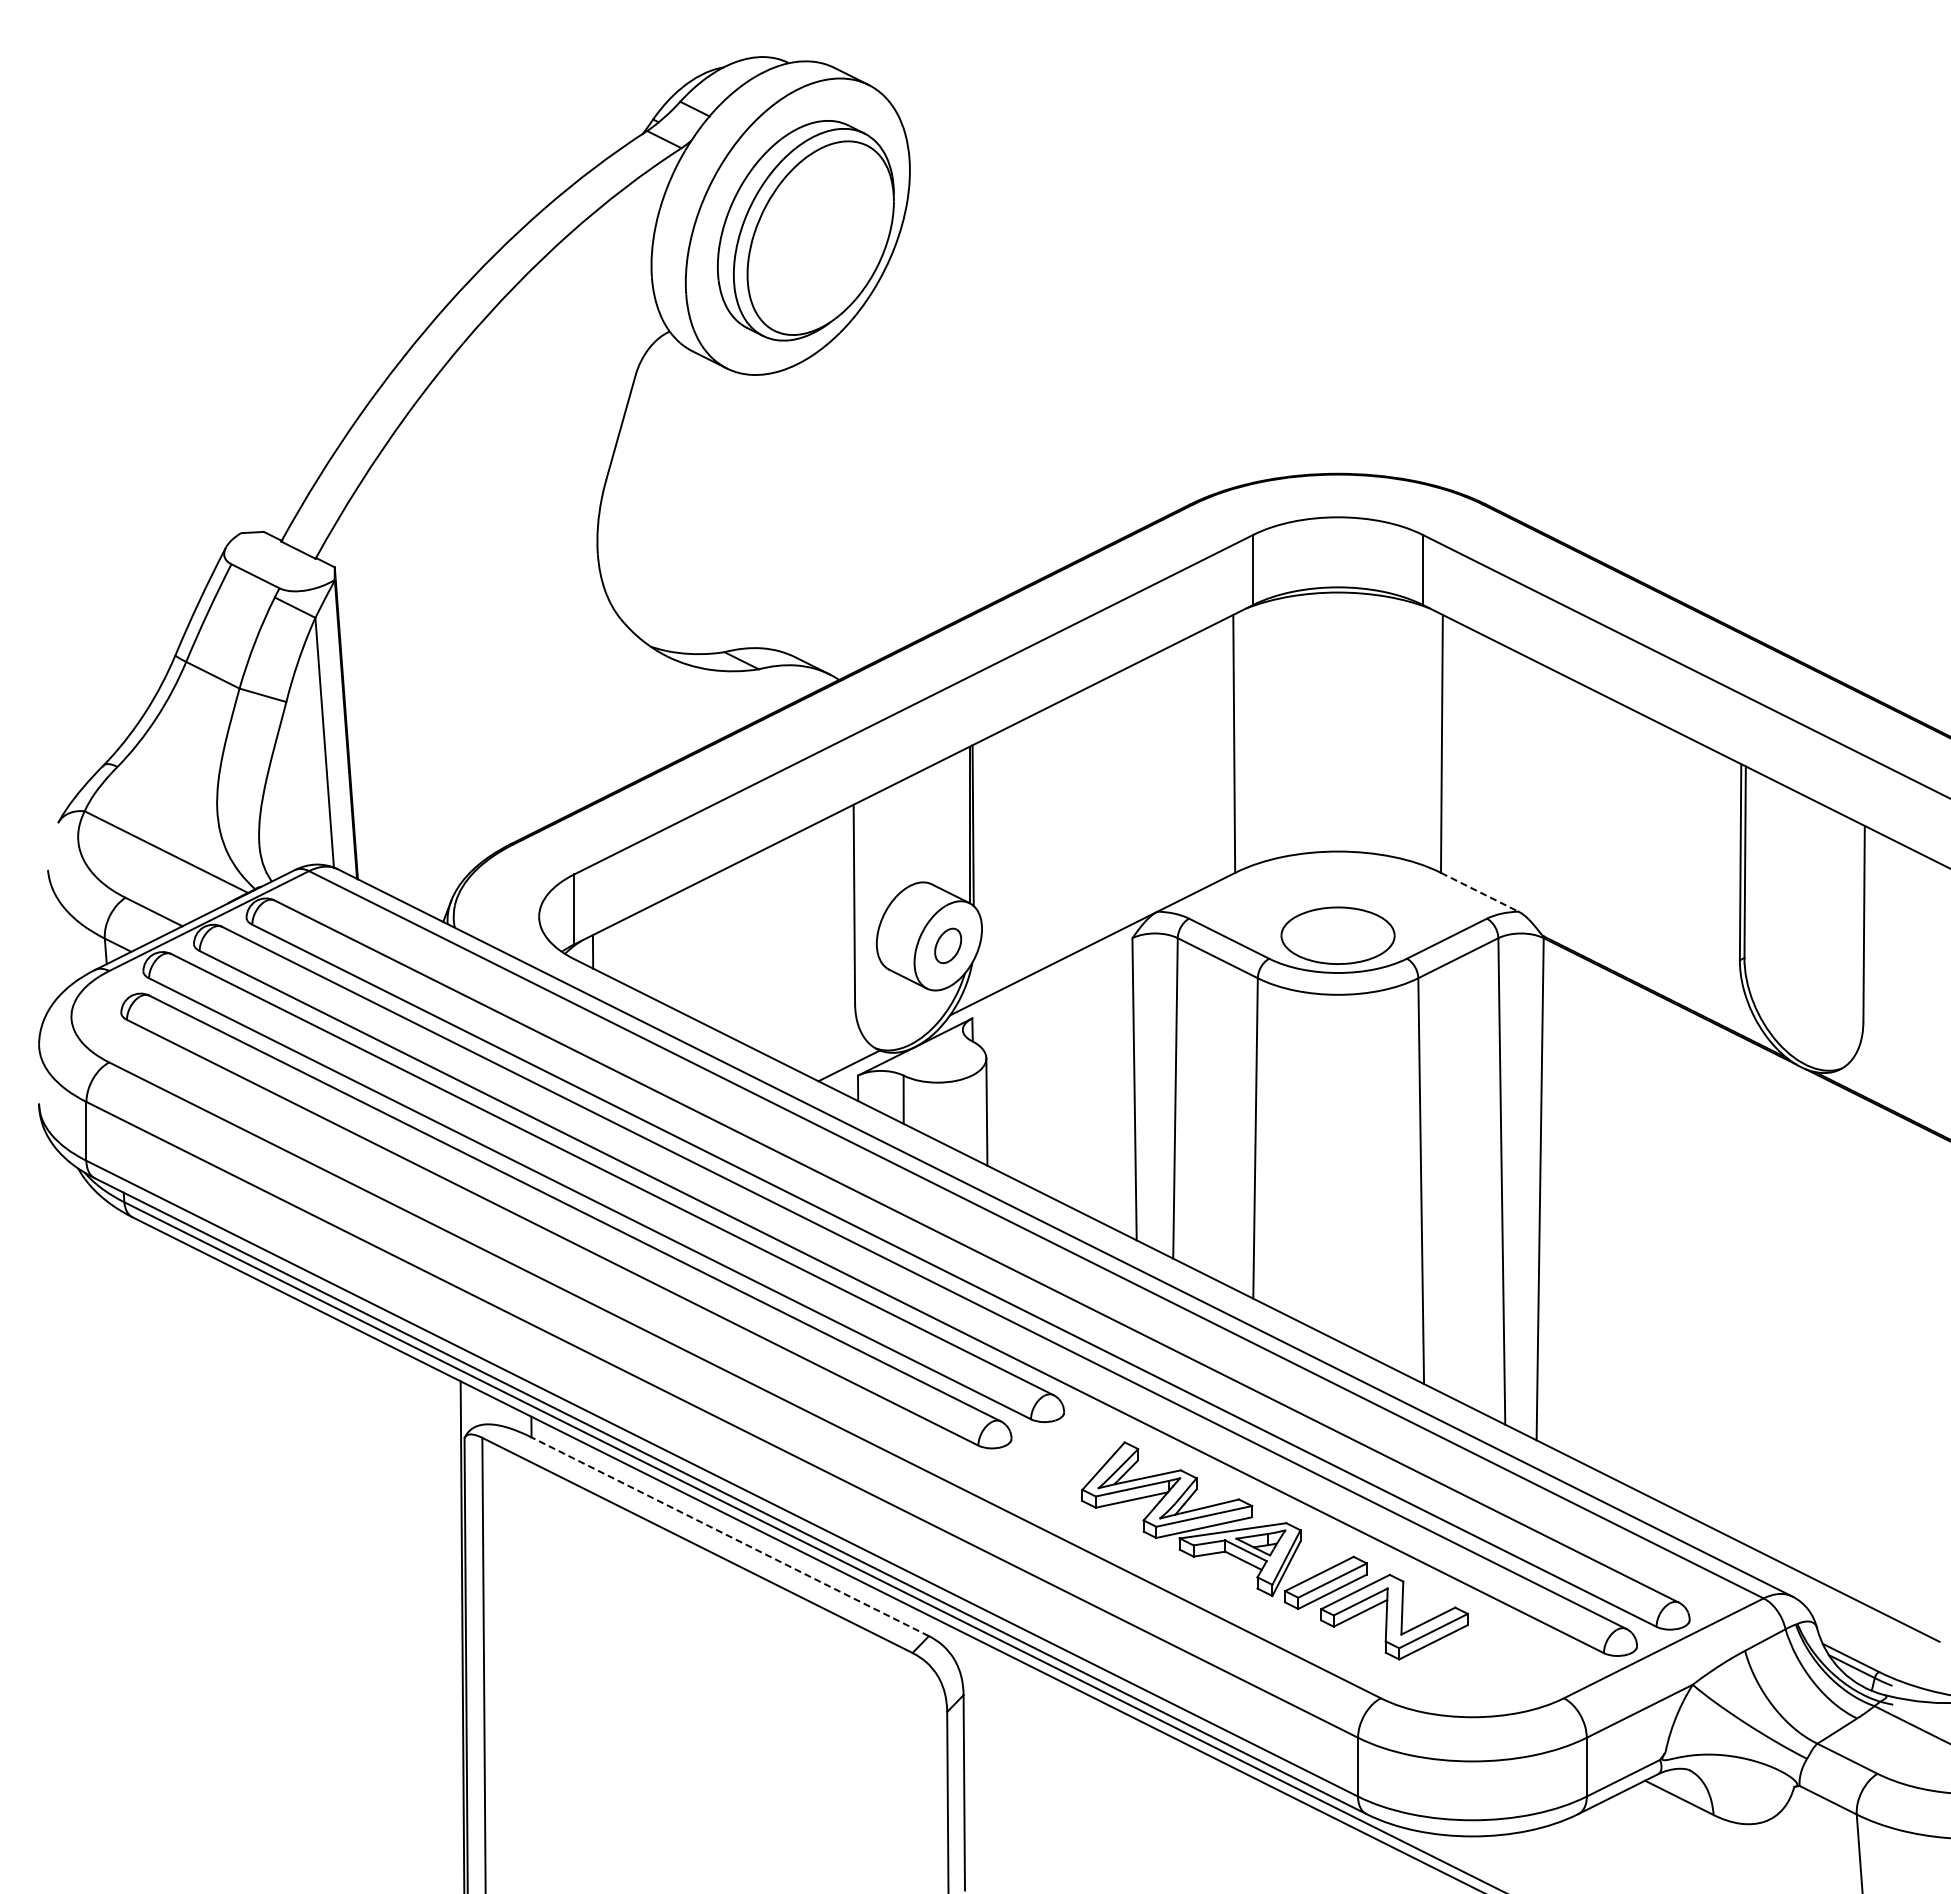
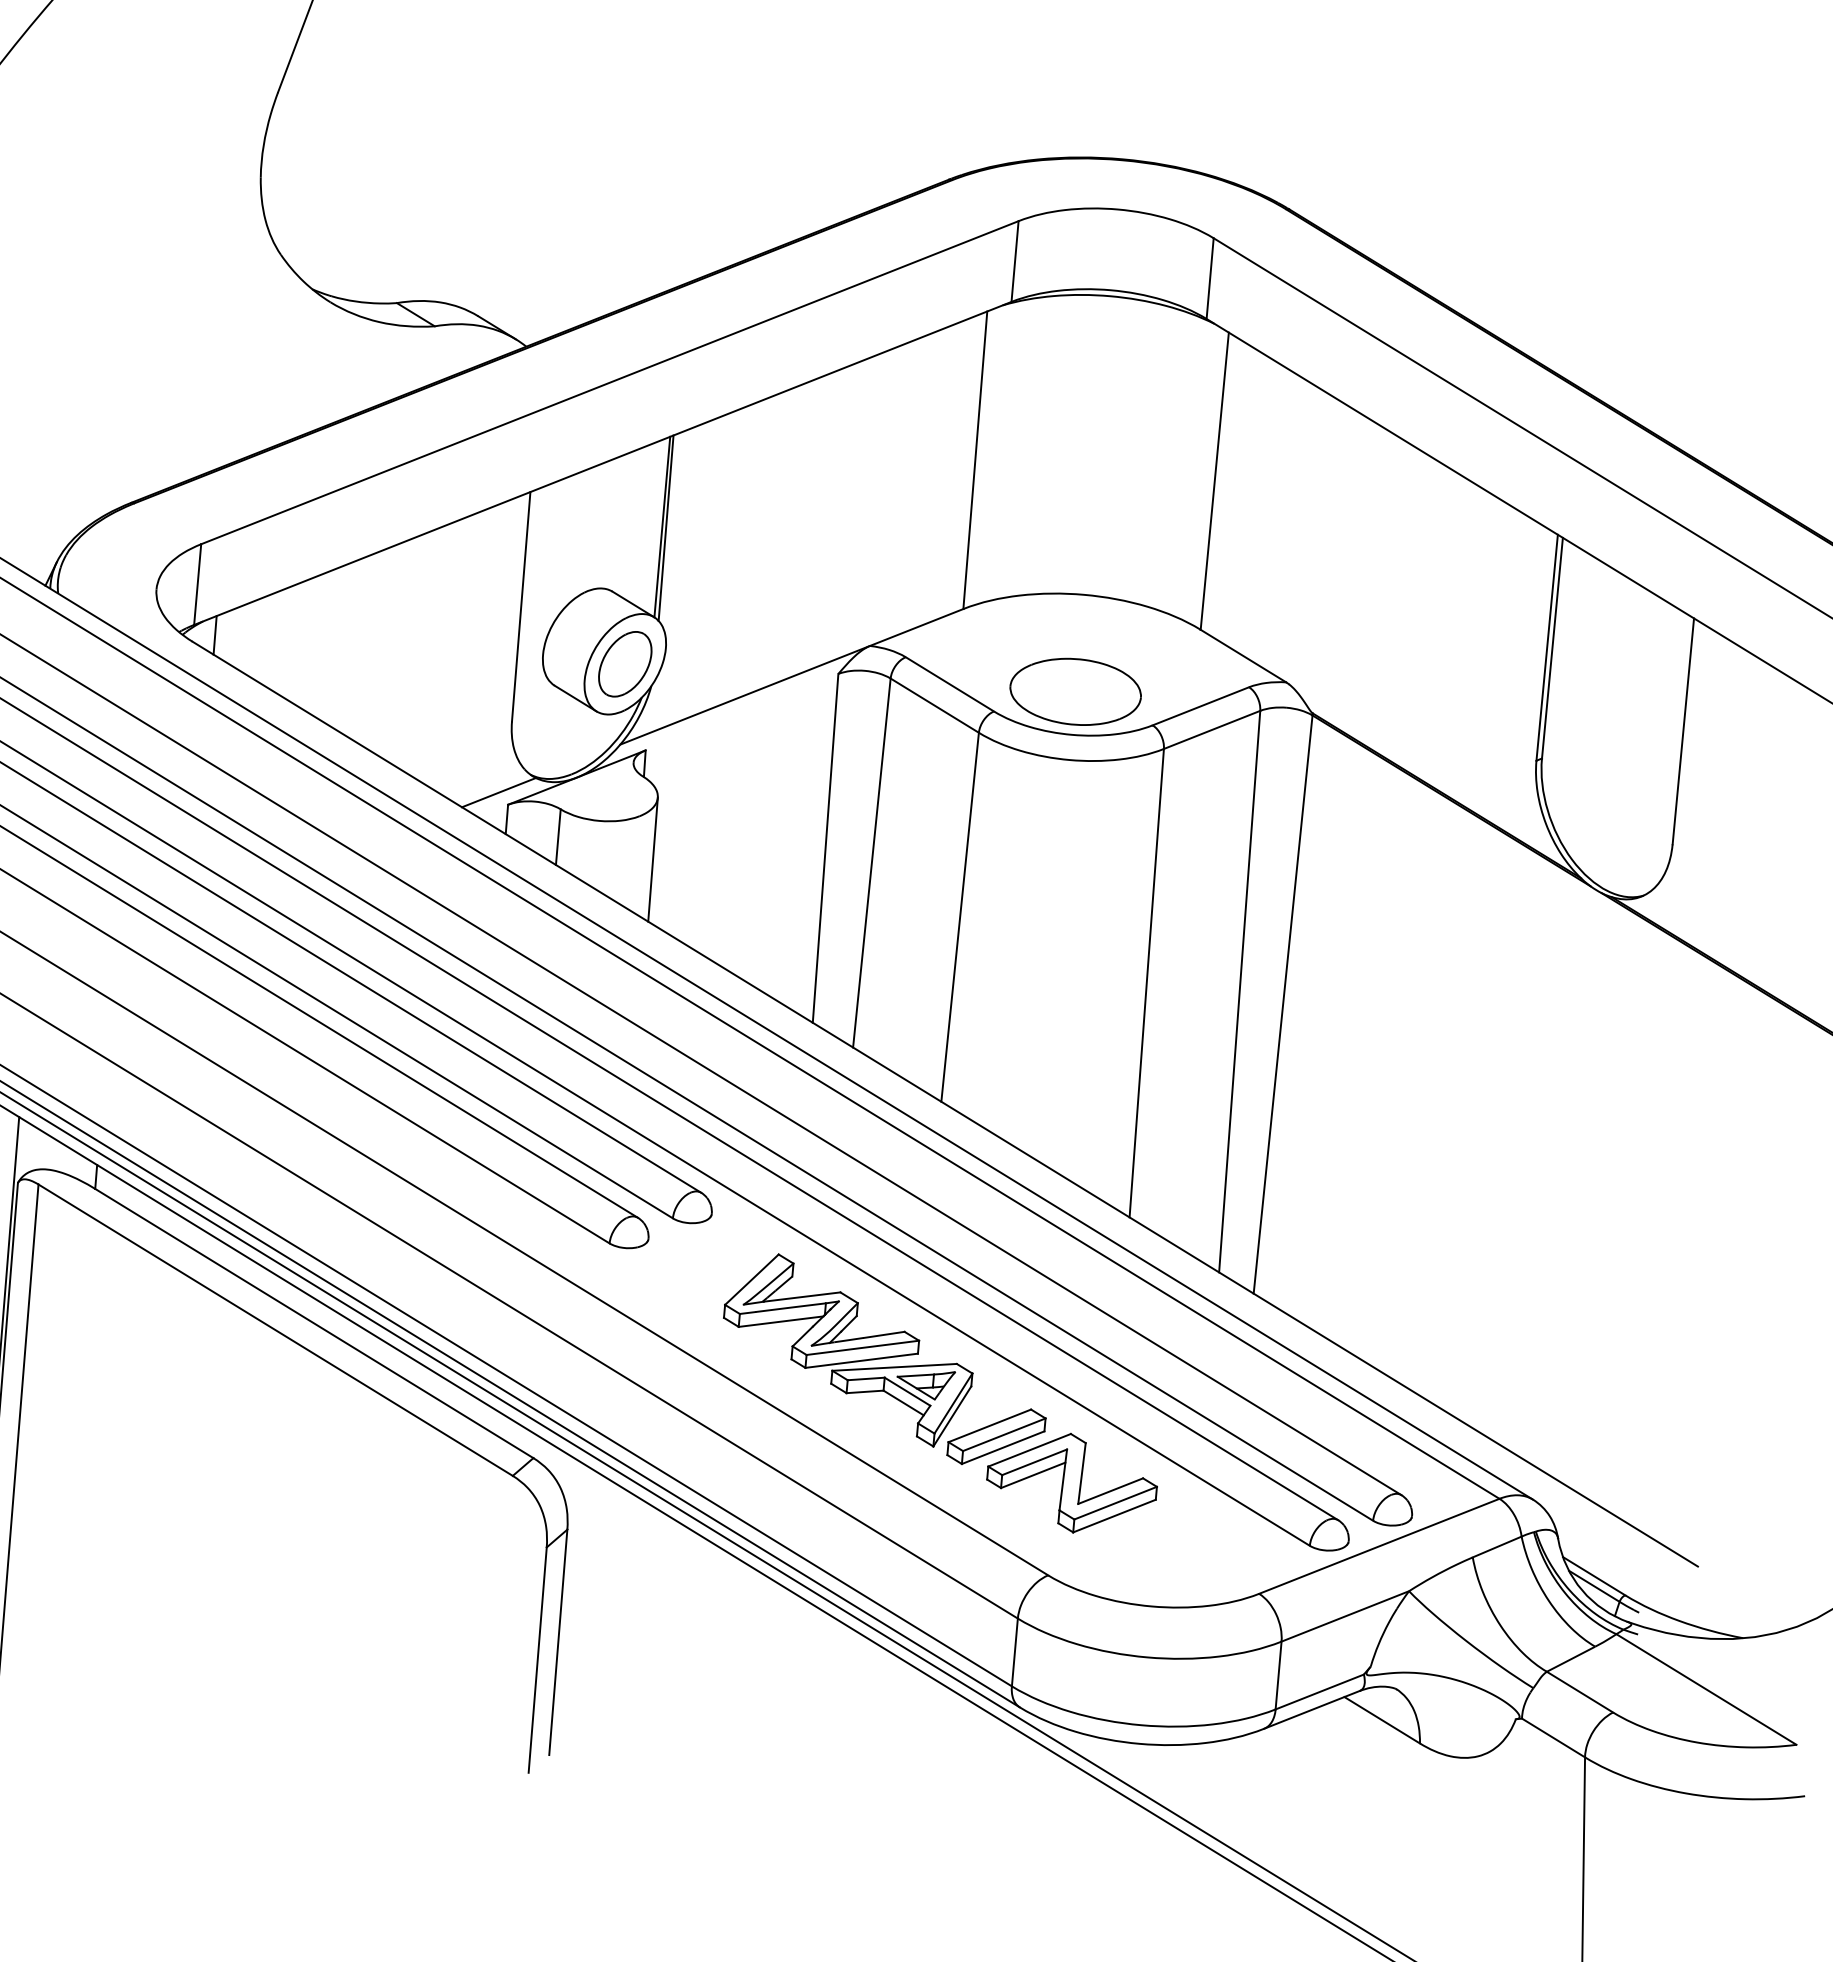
line: (1480, 892) -> (1244, 656), dashed -> solid
part: (947, 945) -> (624, 663), size x1.67
line: (729, 1536) -> (313, 1323), dashed -> solid

